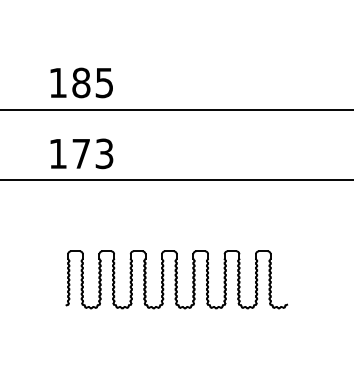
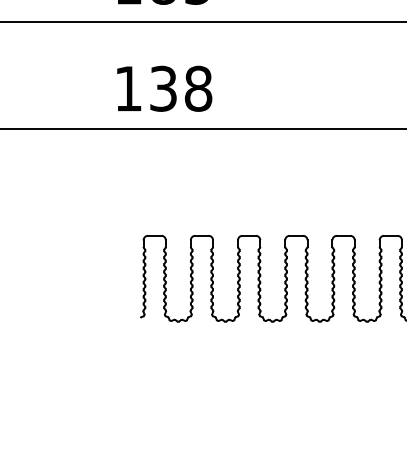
text: (92, 153) -> (180, 88), 173 -> 138

